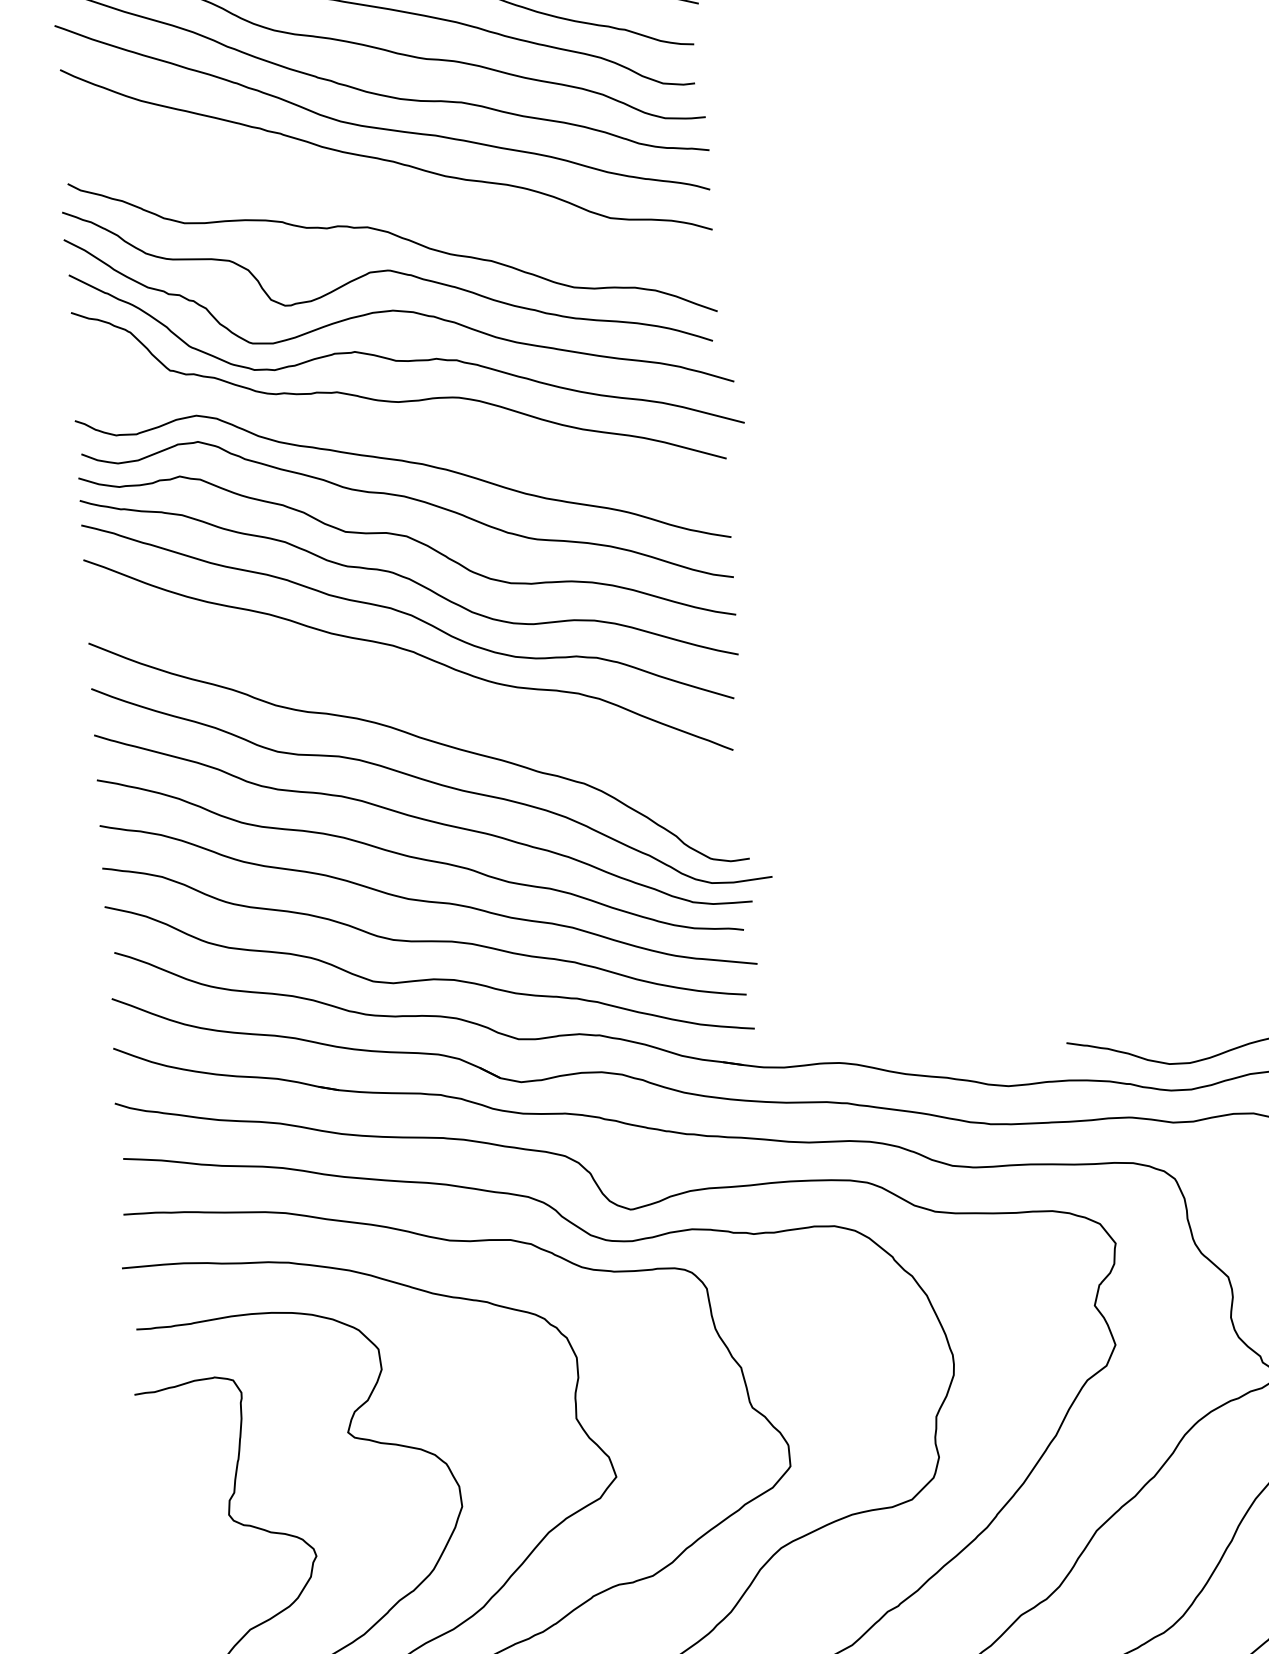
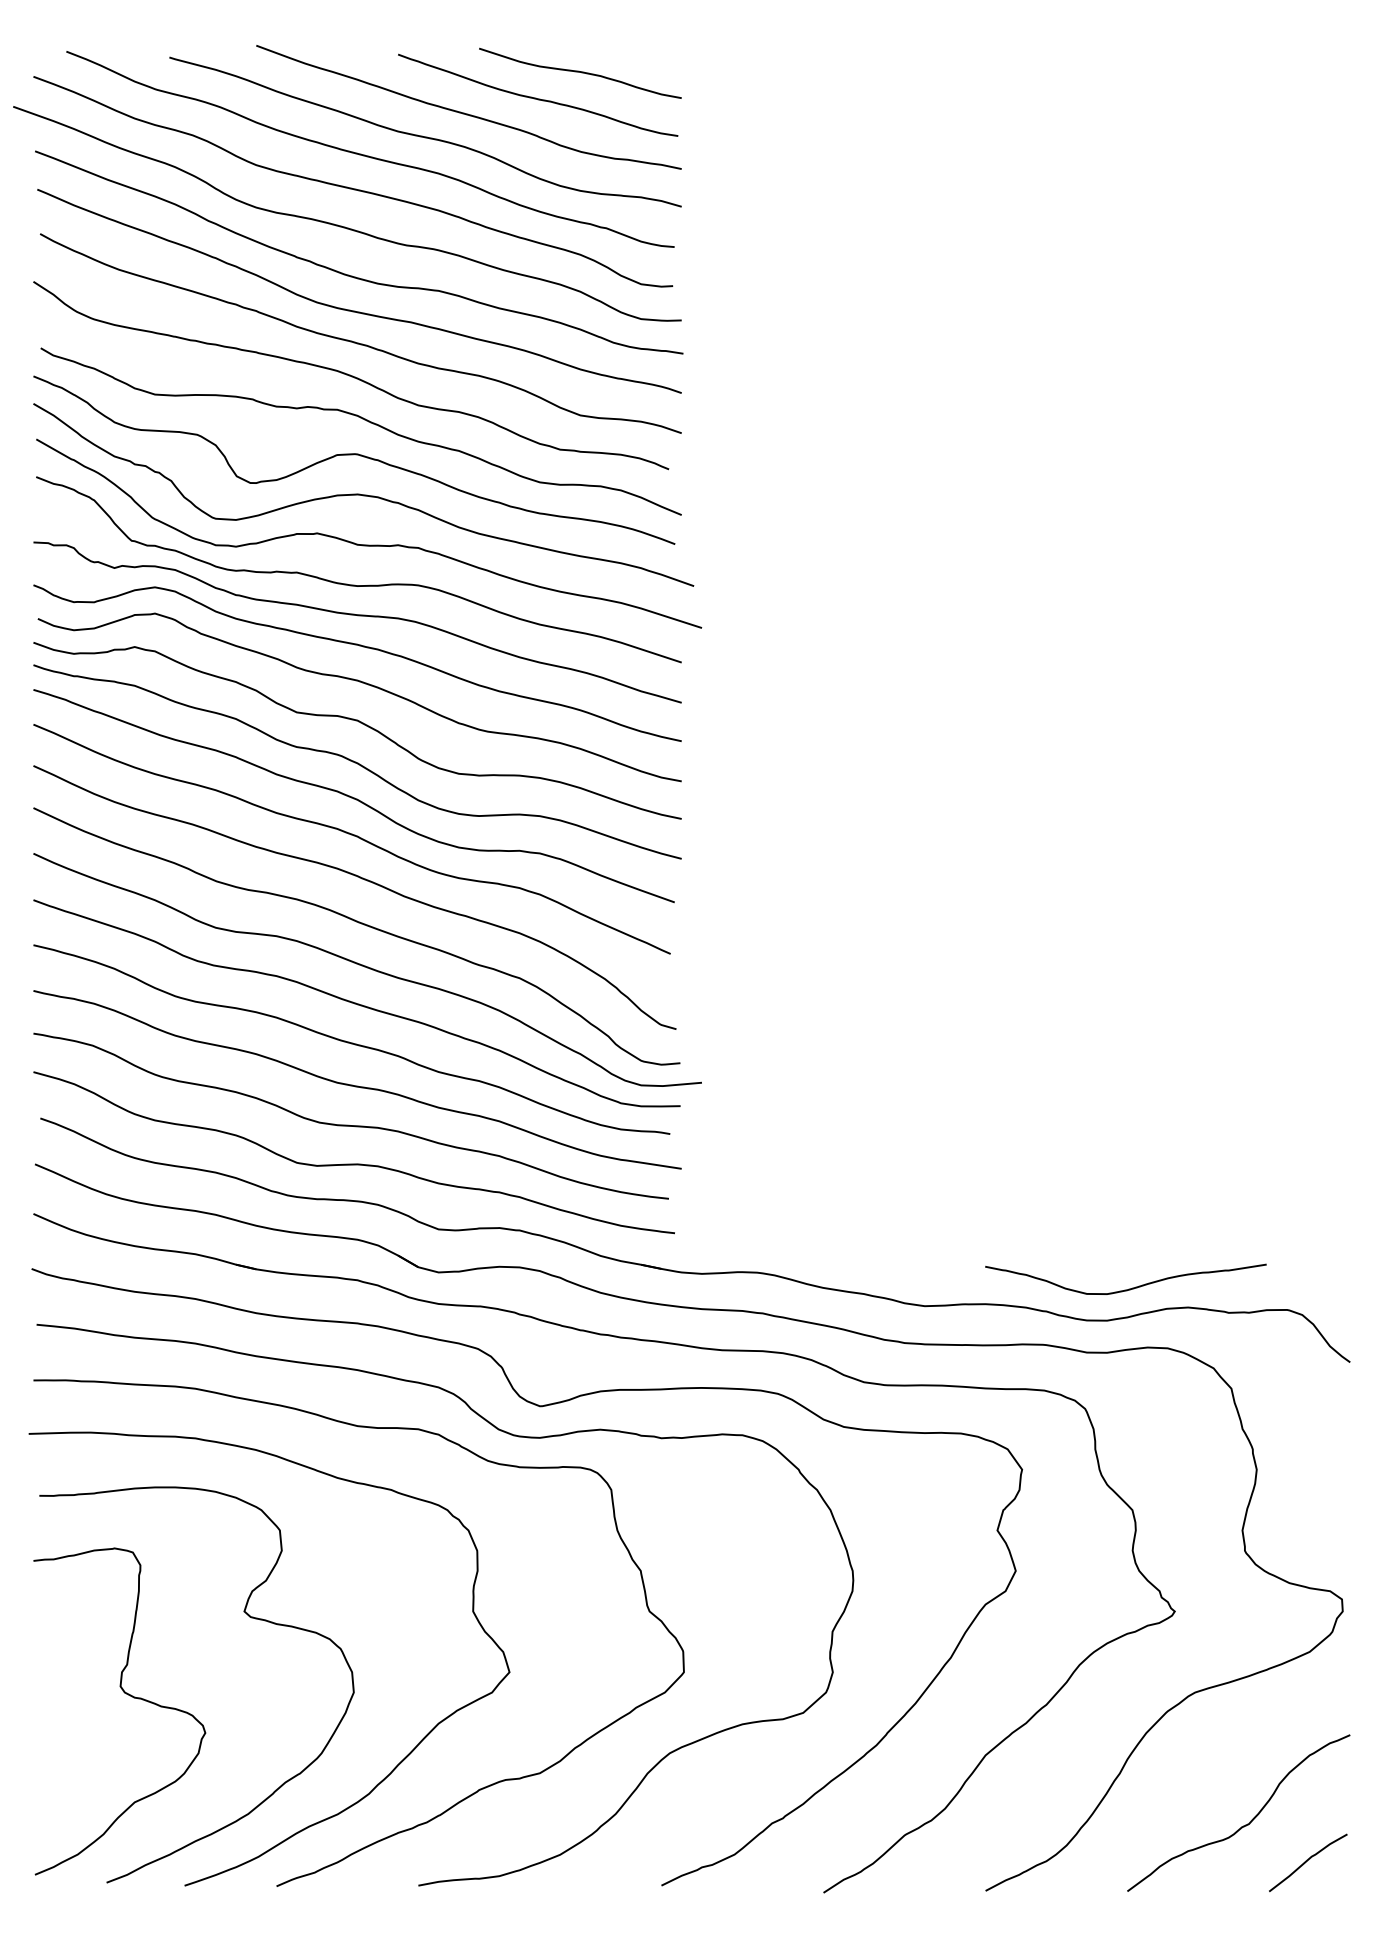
curve: (379, 192) -> (351, 375), added
curve: (400, 432) -> (357, 616), added
curve: (418, 693) -> (359, 878), added

